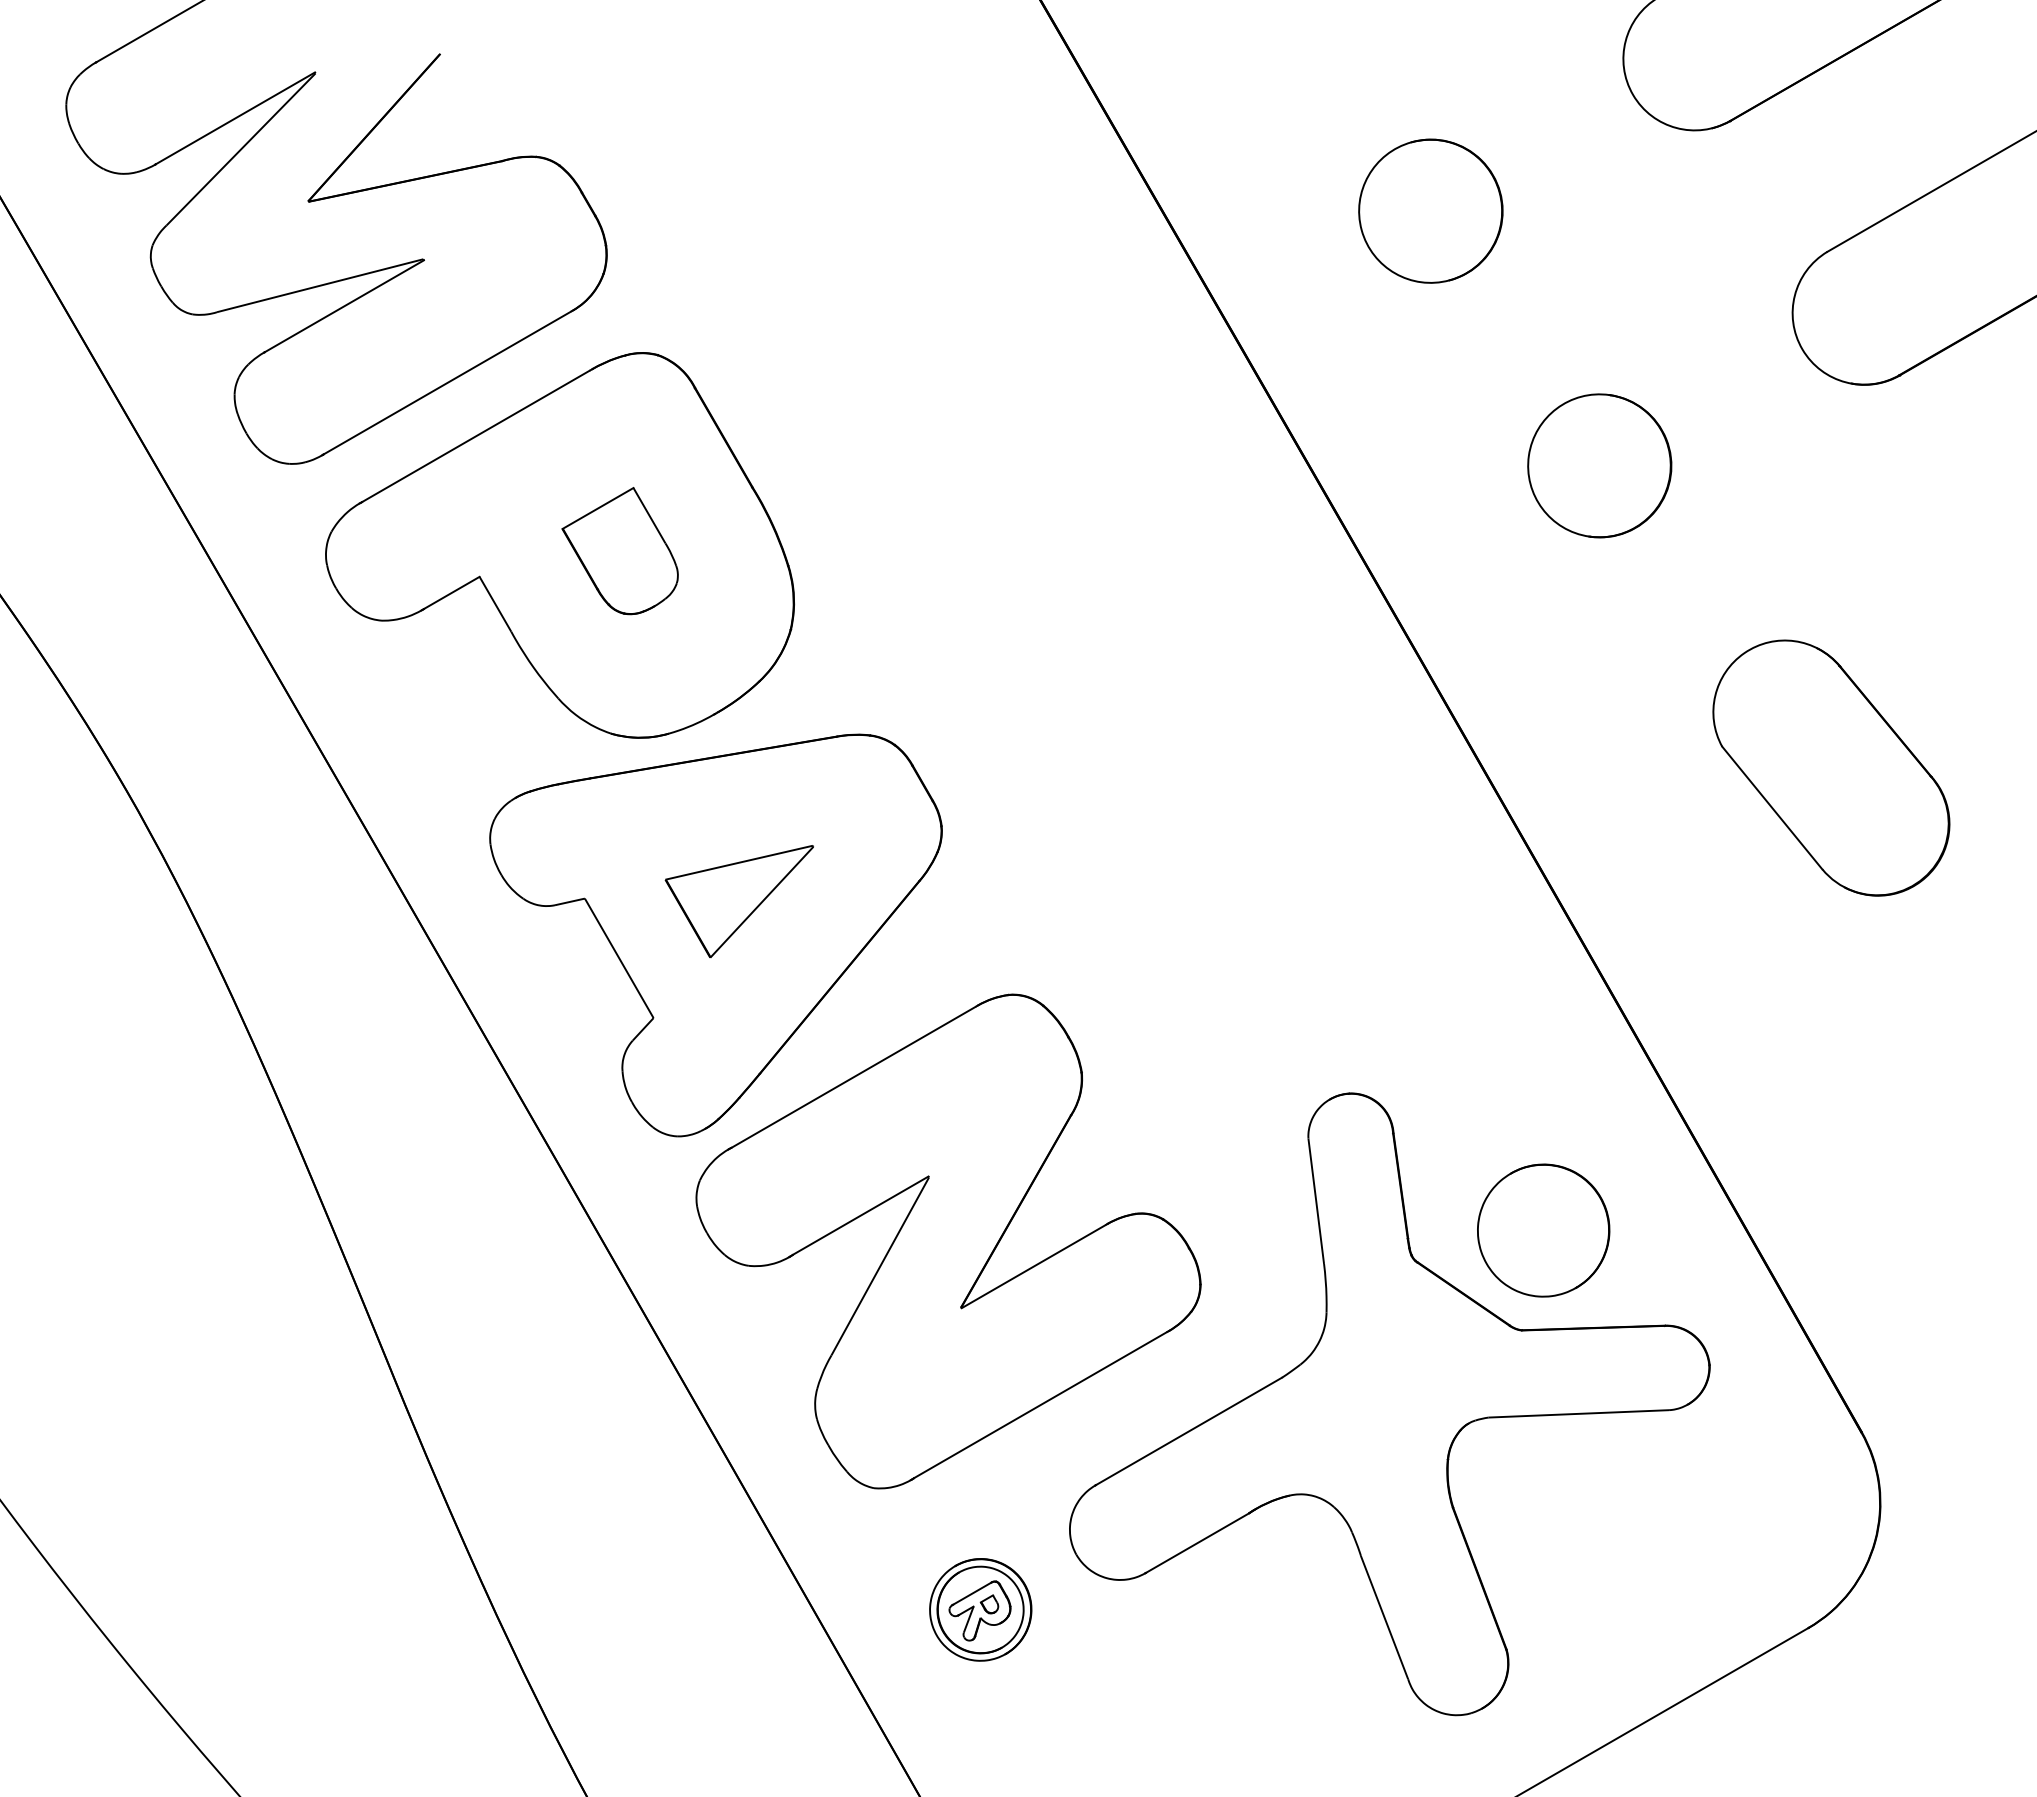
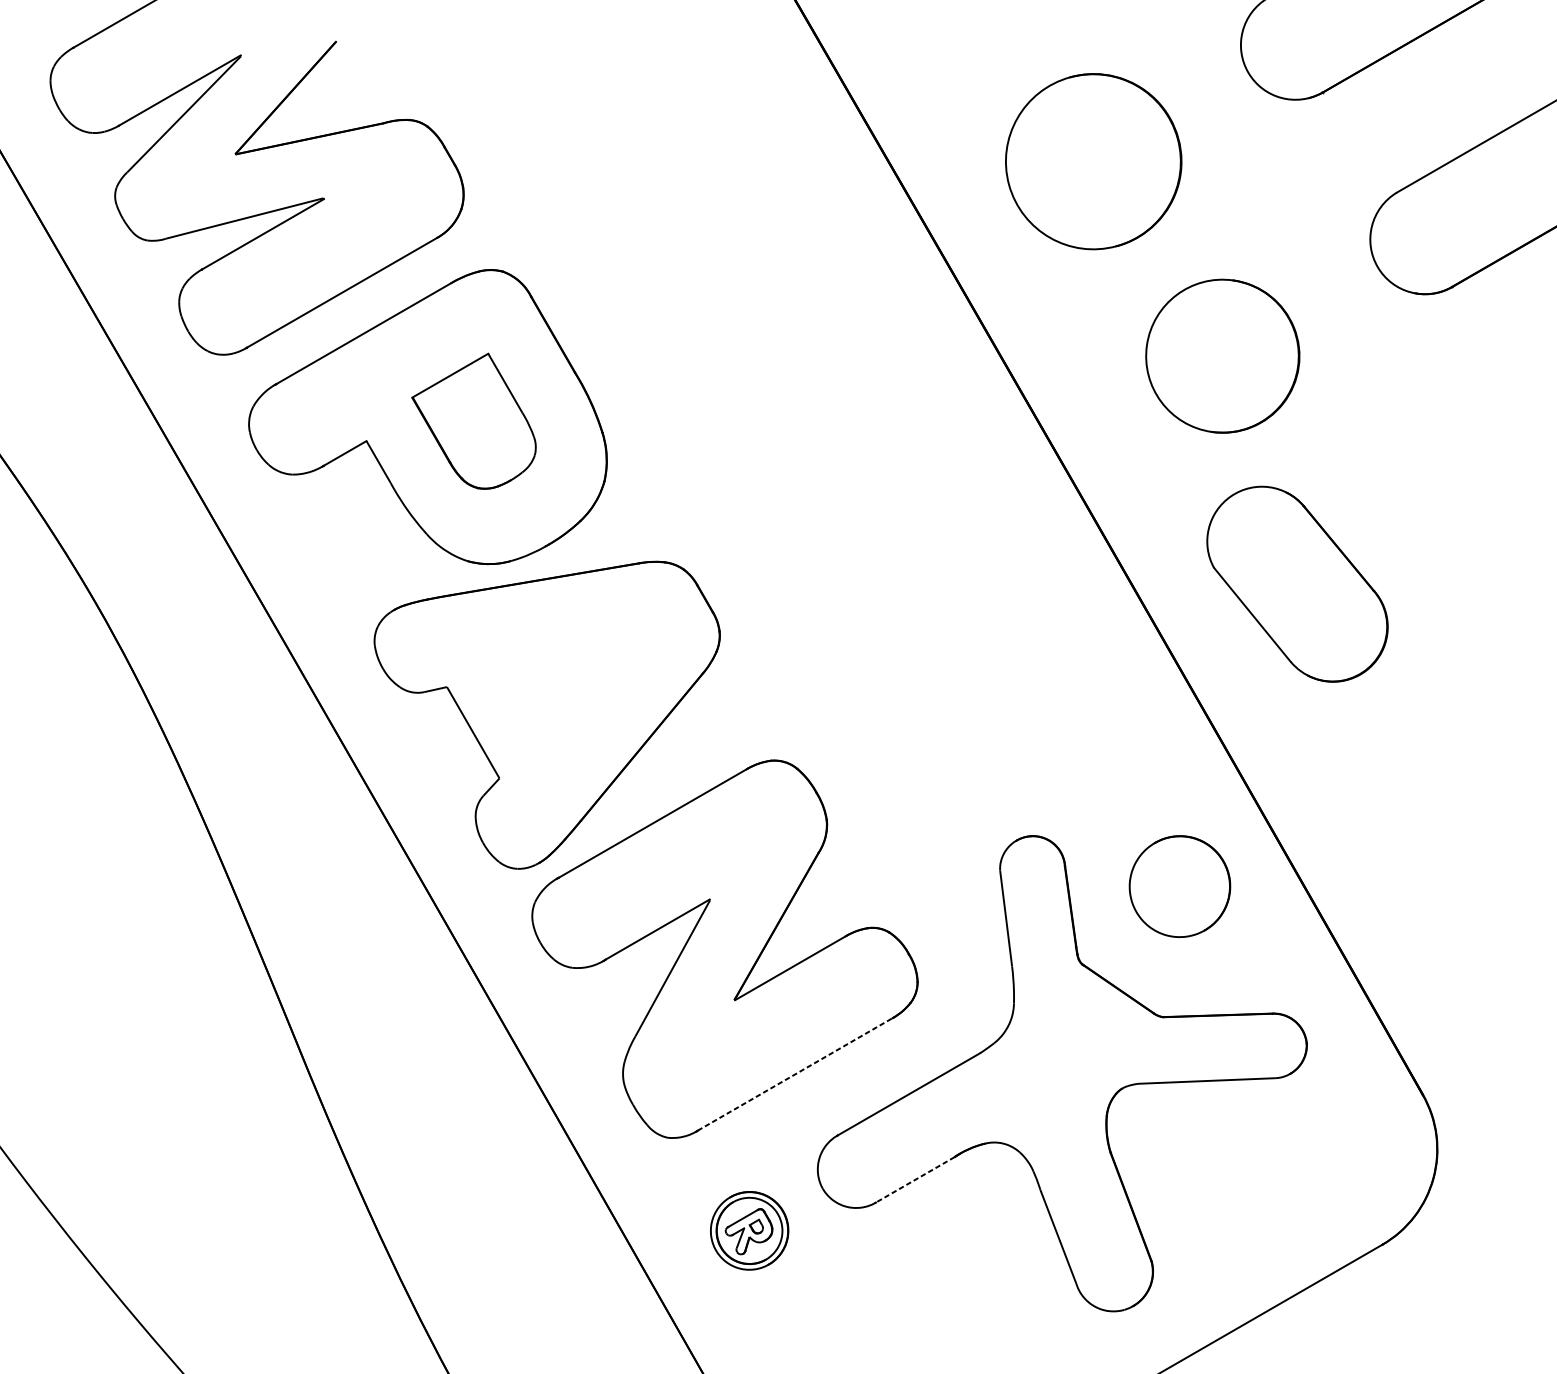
part: (1430, 210) -> (1093, 161), size x1.6
part: (1599, 465) -> (1222, 355), size x1.4
part: (619, 551) -> (473, 421), size x1.4
part: (1831, 767) -> (1297, 583), moved
part: (738, 901) -> (564, 689), removed
part: (1543, 1230) -> (1179, 886), moved
line: (1040, 1405) -> (795, 1074), solid -> dashed
line: (1197, 1543) -> (915, 1180), solid -> dashed

